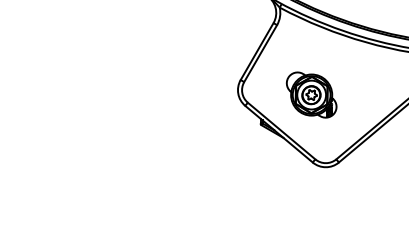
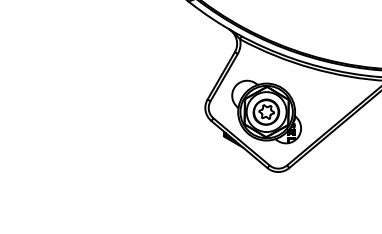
part: (311, 94) -> (266, 111), size x1.67

